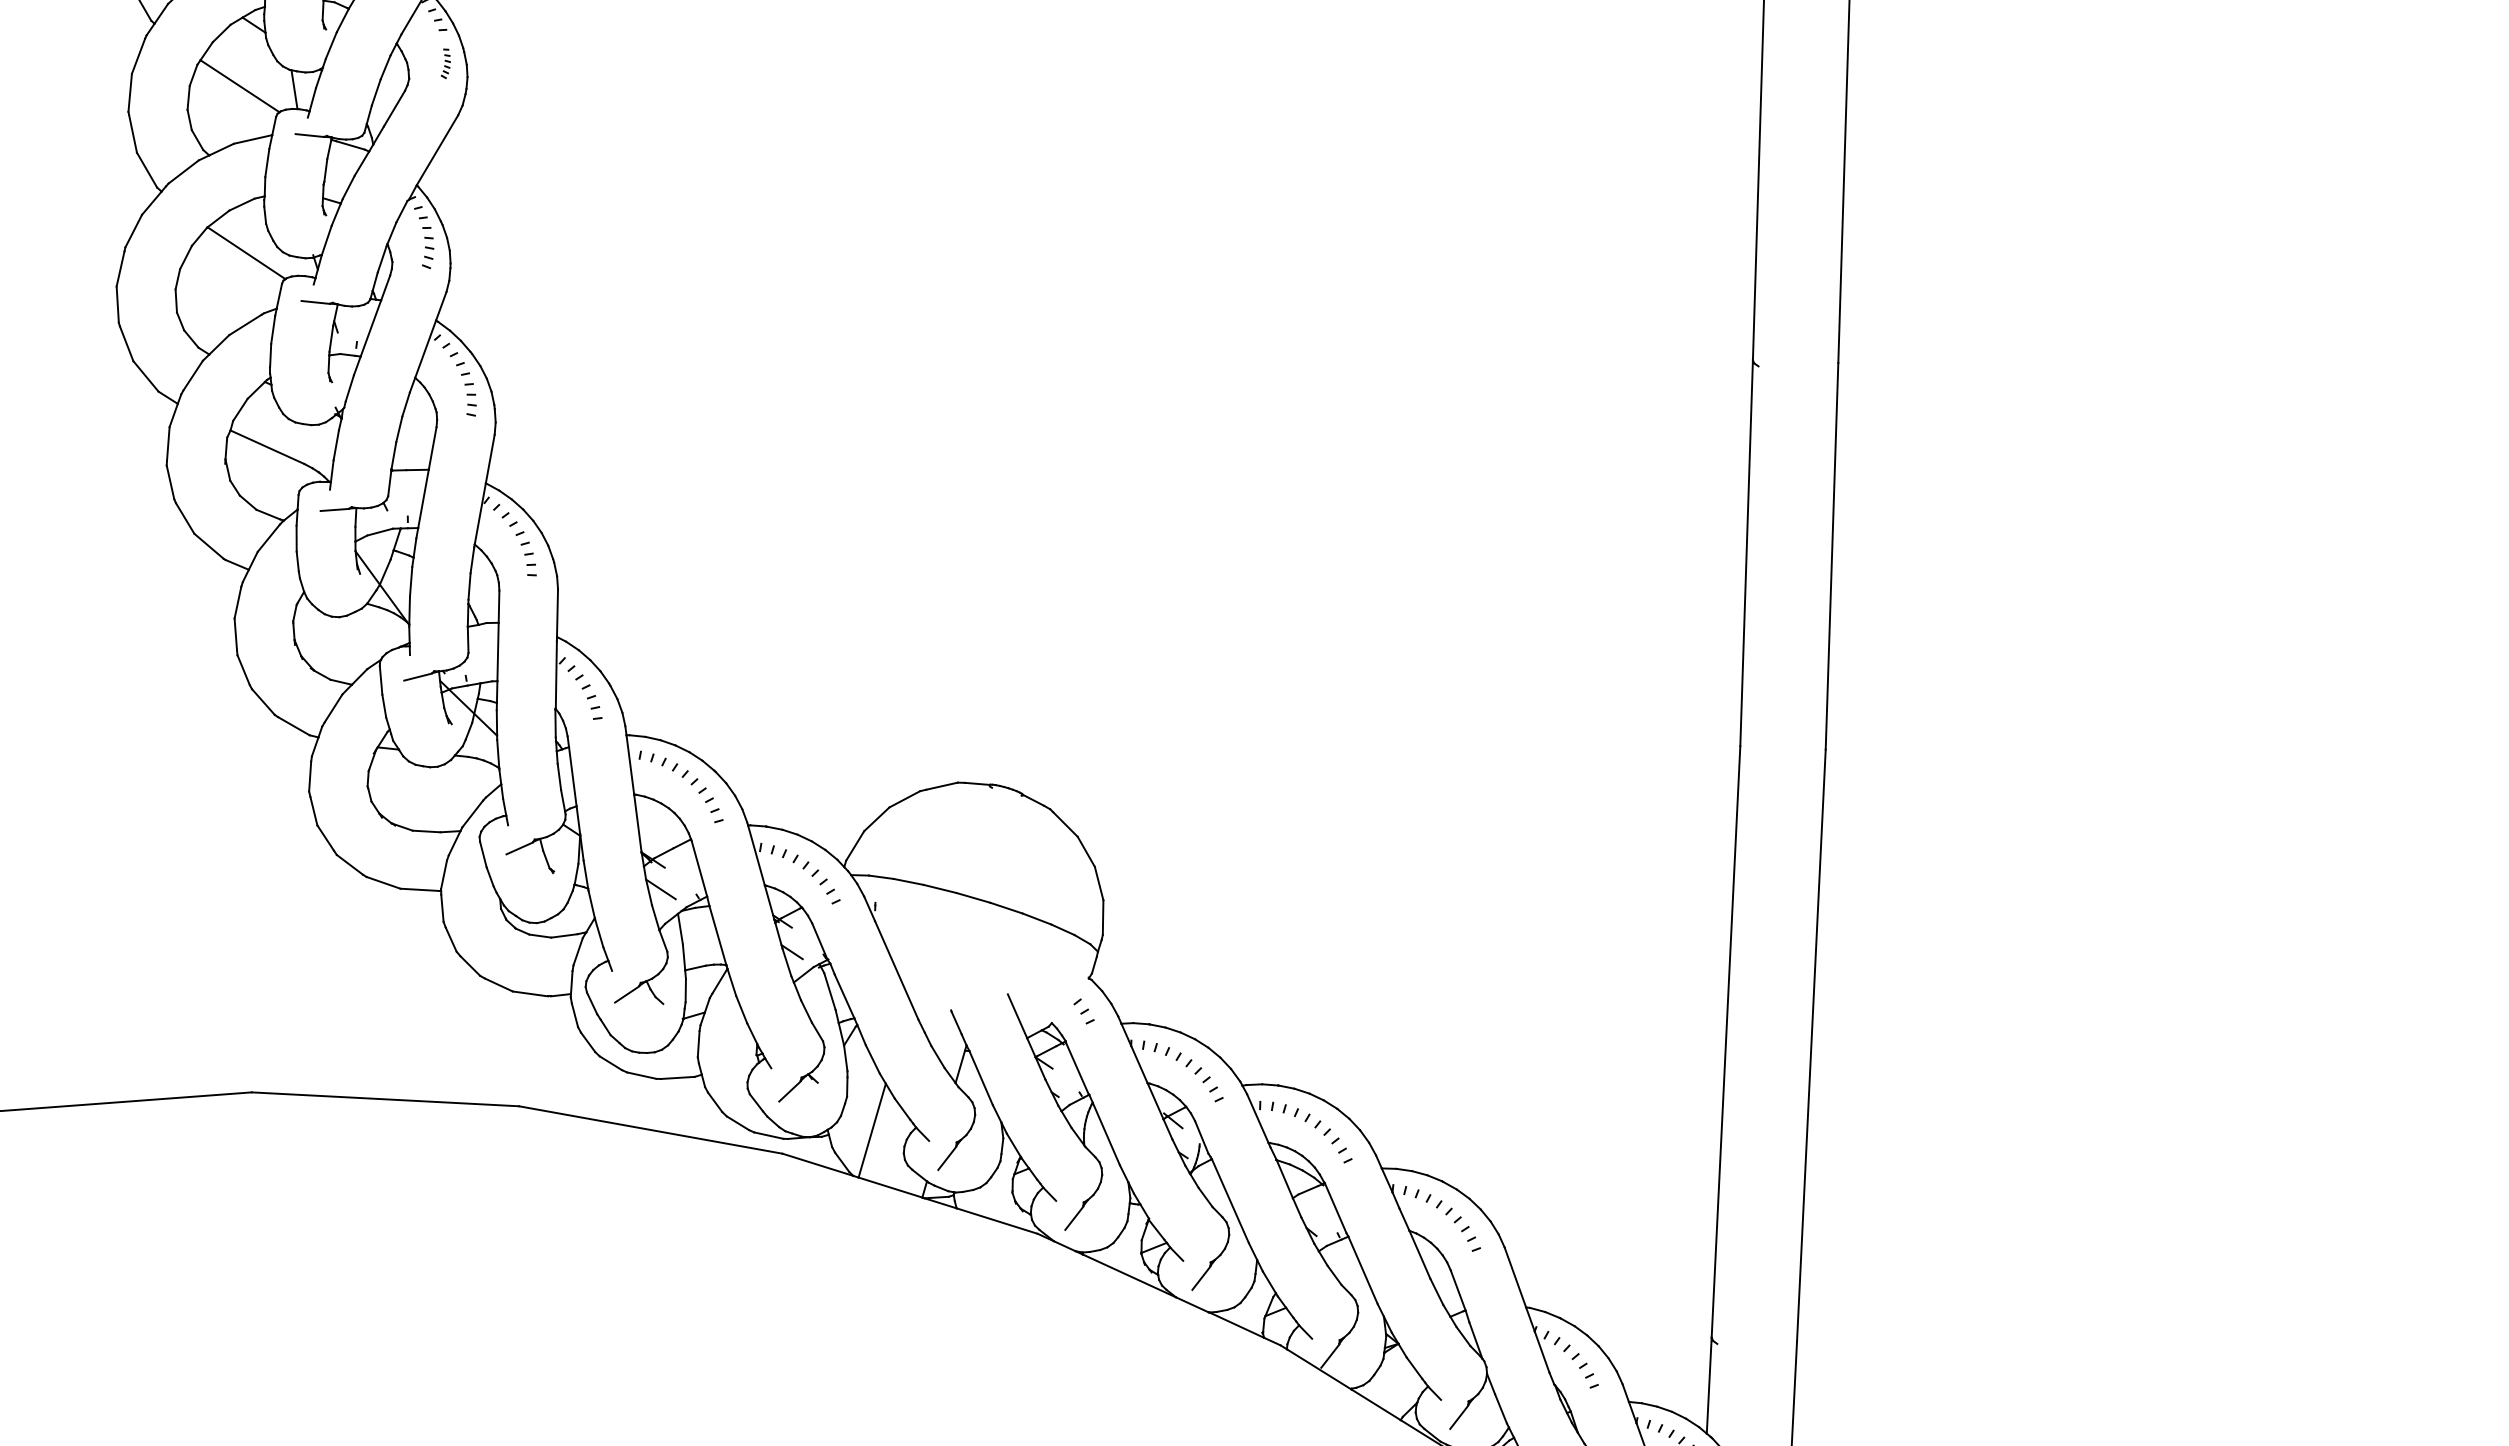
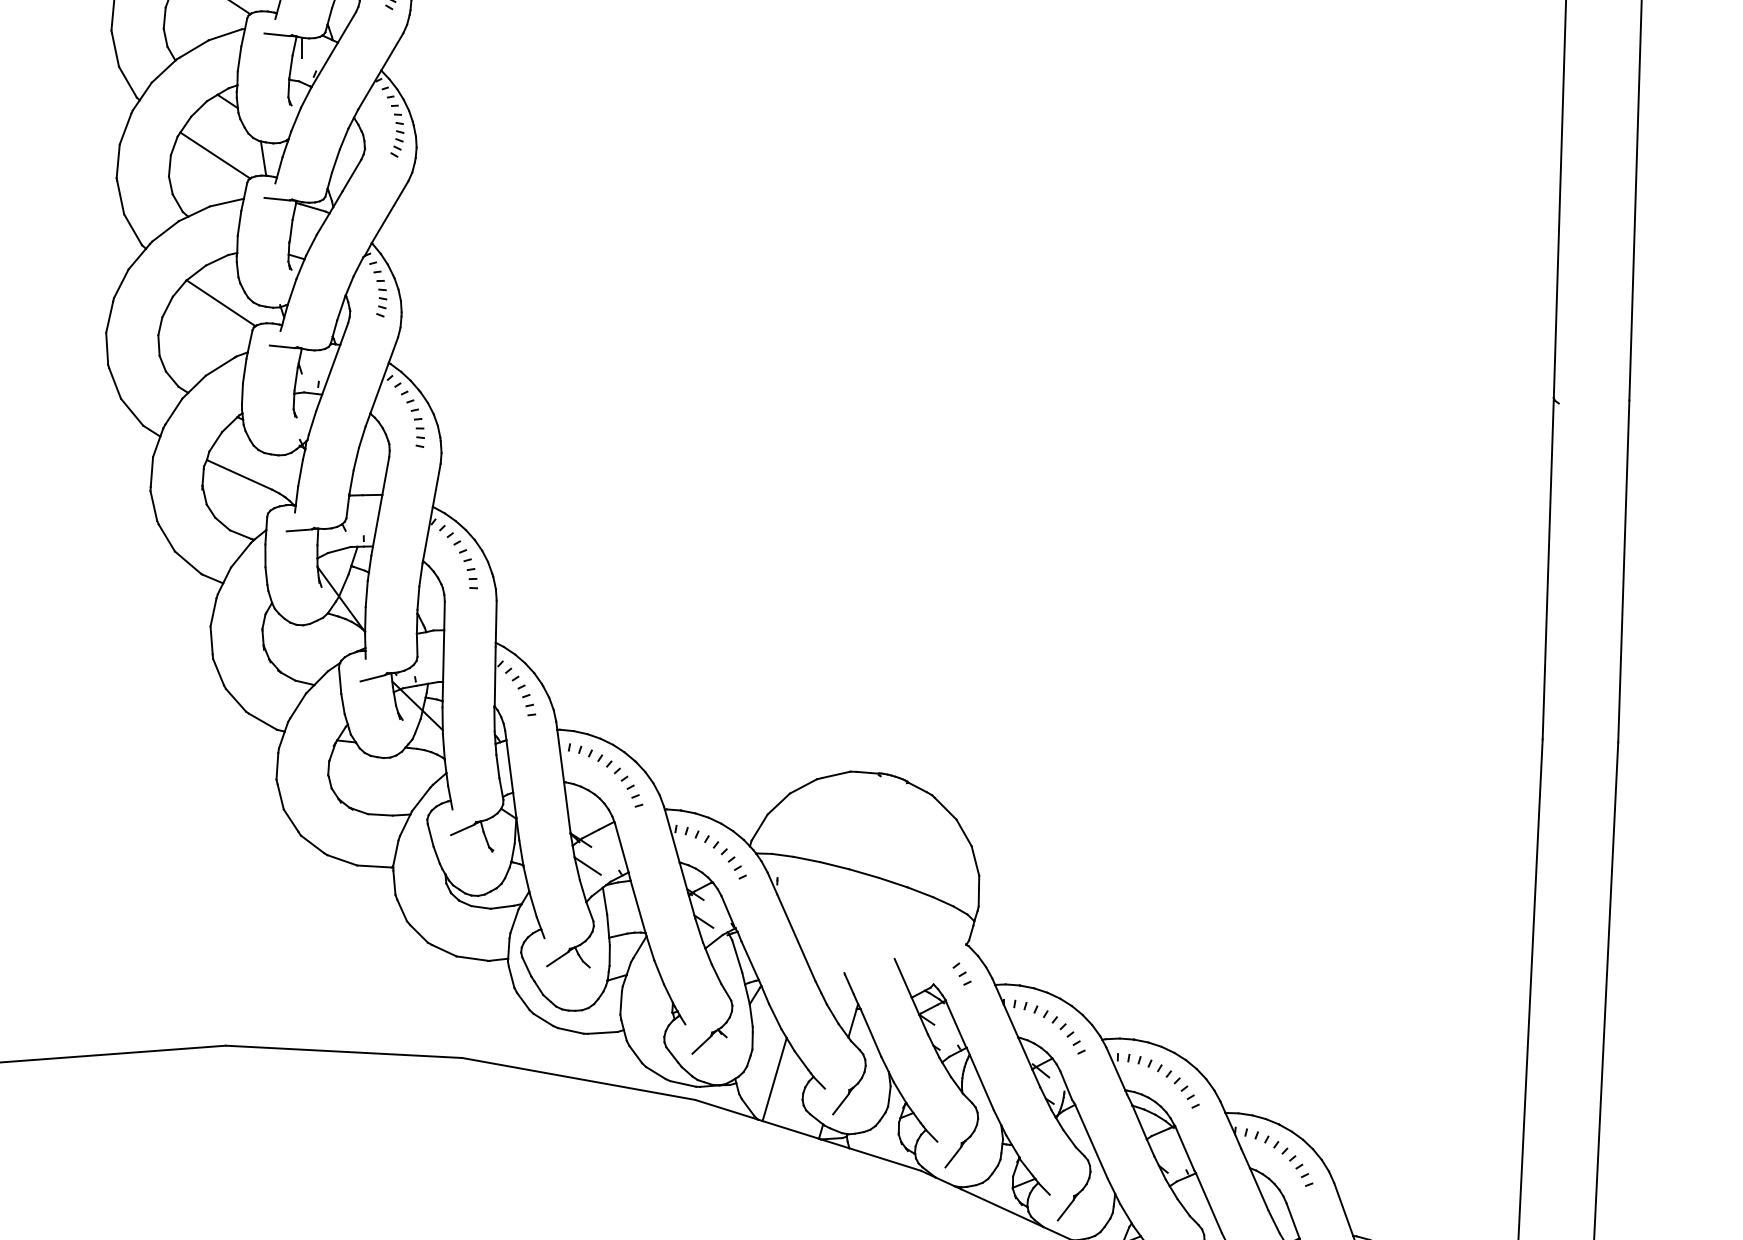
part: (445, 63) -> (397, 135), size x1.67

